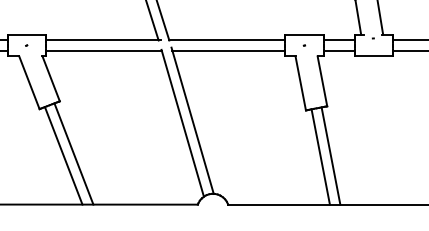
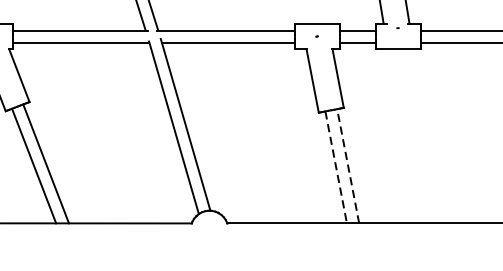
line: (320, 156) -> (335, 166), solid -> dashed
line: (330, 156) -> (347, 166), solid -> dashed

